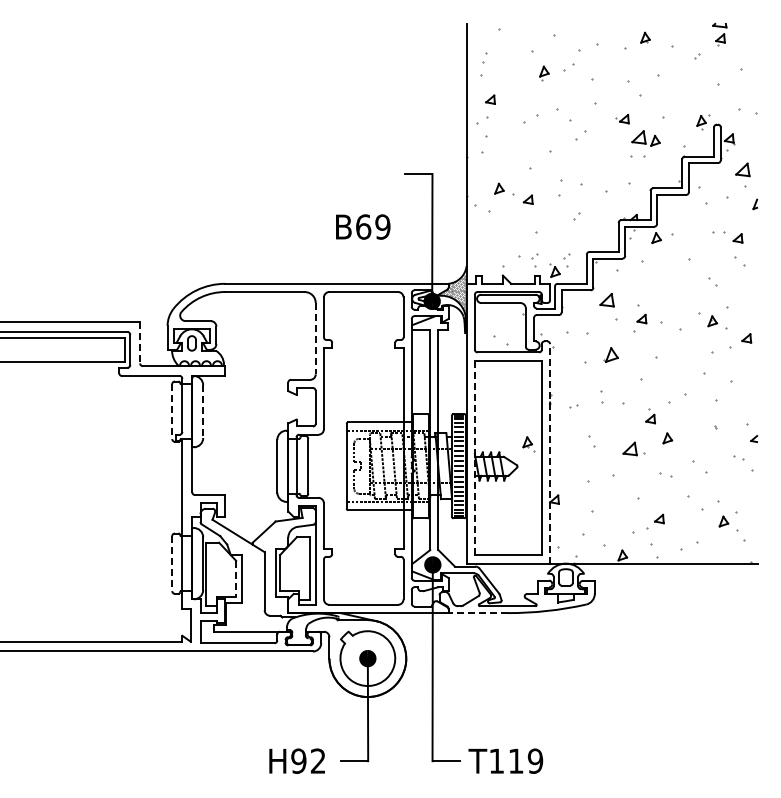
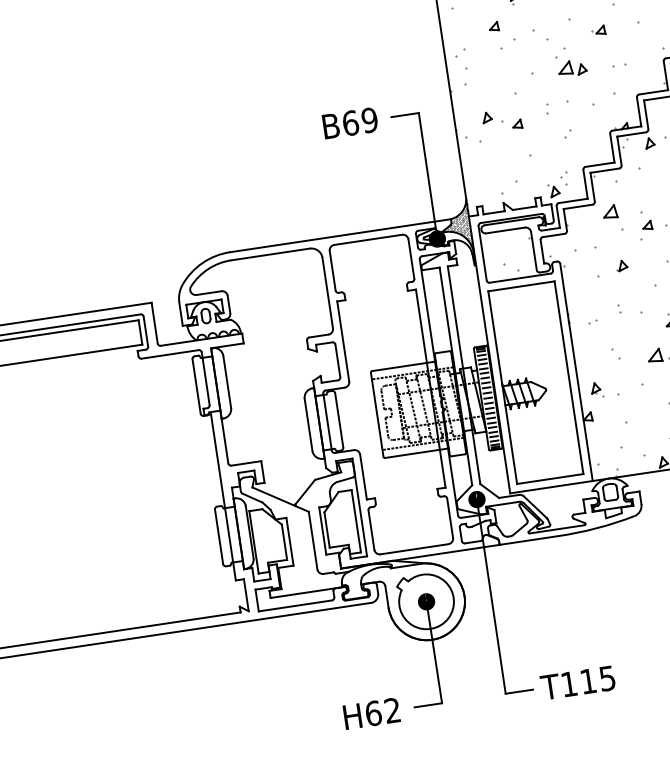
part: (490, 99) -> (493, 26), moved
part: (645, 138) -> (571, 68), moved
part: (559, 188) -> (546, 108), size x0.62
text: (363, 226) -> (350, 122), moved
part: (534, 260) -> (532, 183), removed
line: (315, 338) -> (327, 292), dashed -> solid
line: (140, 342) -> (154, 322), dashed -> solid
part: (610, 355) -> (621, 266), size x0.71
part: (601, 396) -> (618, 308), size x0.62
line: (172, 412) -> (196, 387), dashed -> solid
line: (203, 412) -> (227, 382), dashed -> solid
part: (528, 444) -> (596, 390), moved
line: (550, 453) -> (576, 371), dashed -> solid
line: (474, 458) -> (502, 388), dashed -> solid
line: (172, 564) -> (219, 537), dashed -> solid
line: (236, 578) -> (284, 542), dashed -> solid
line: (478, 613) -> (529, 540), dashed -> solid
text: (298, 760) -> (373, 712), H92 -> H62
text: (535, 760) -> (607, 677), T119 -> T115

